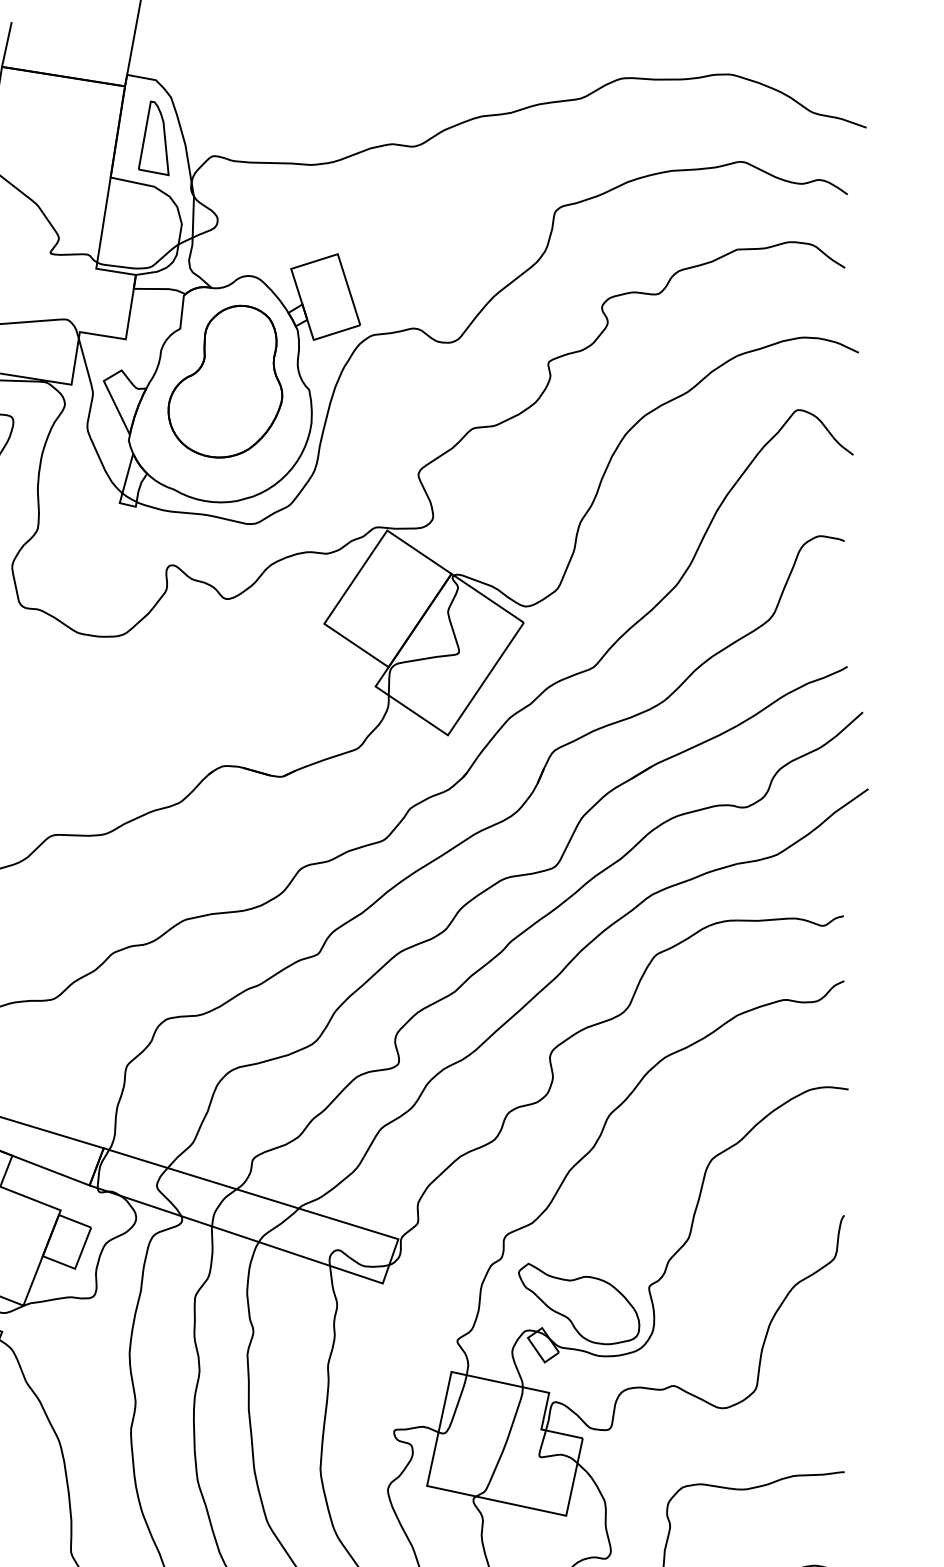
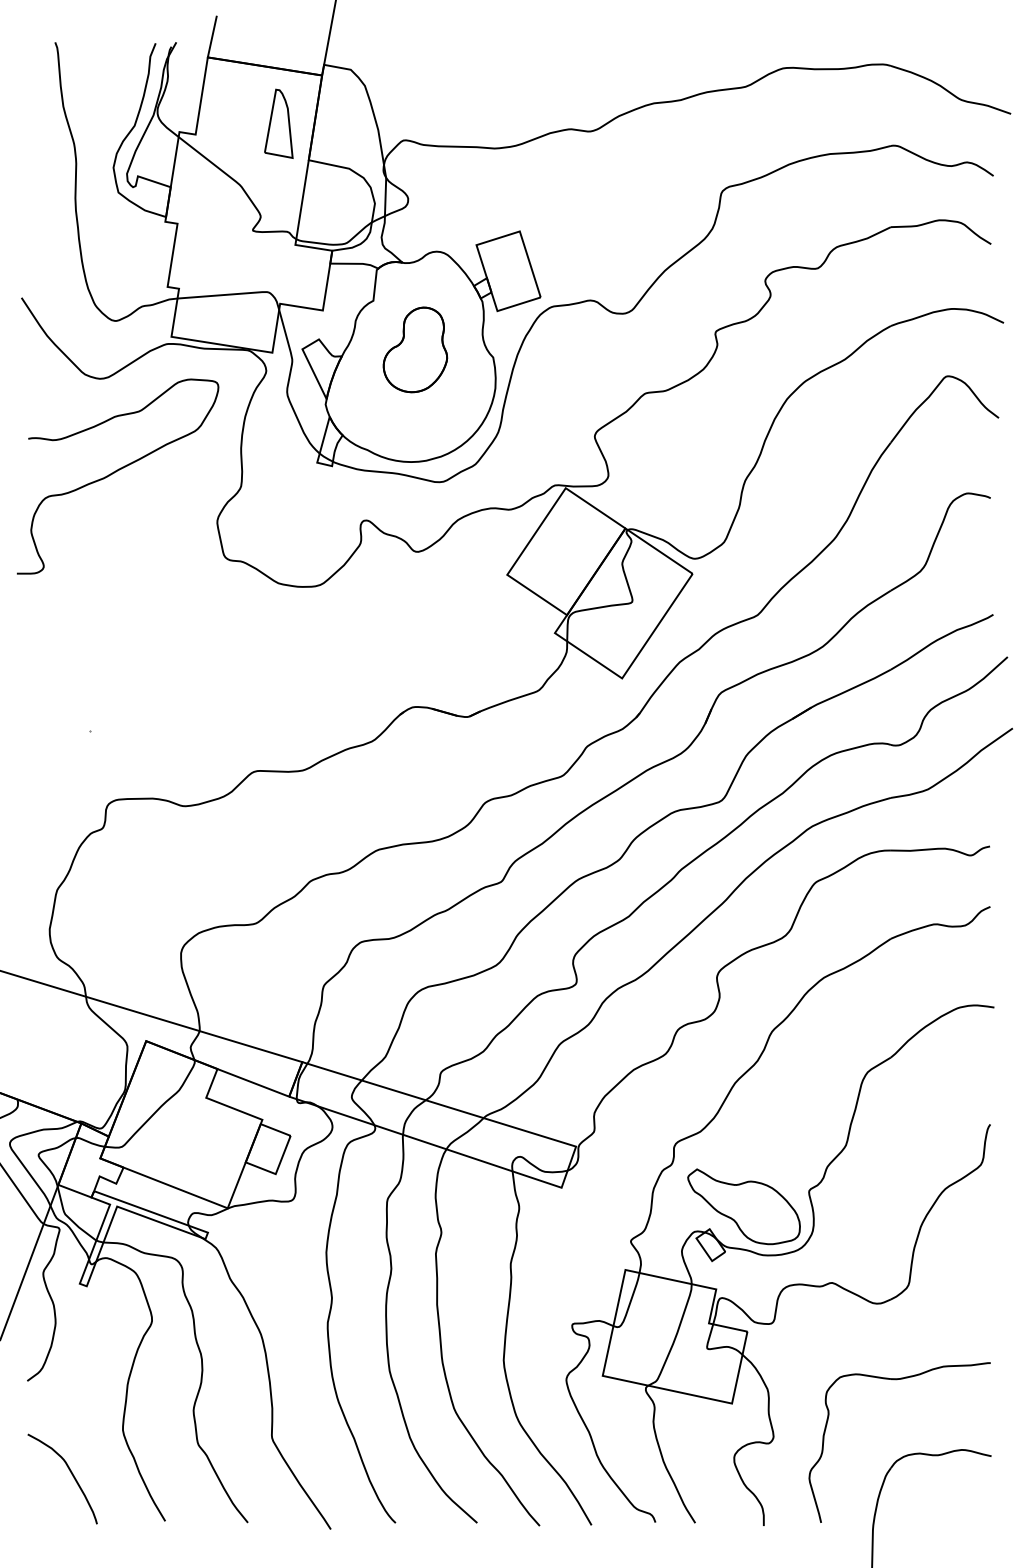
part: (153, 138) -> (278, 123), moved
part: (225, 381) -> (415, 349), size x0.6

